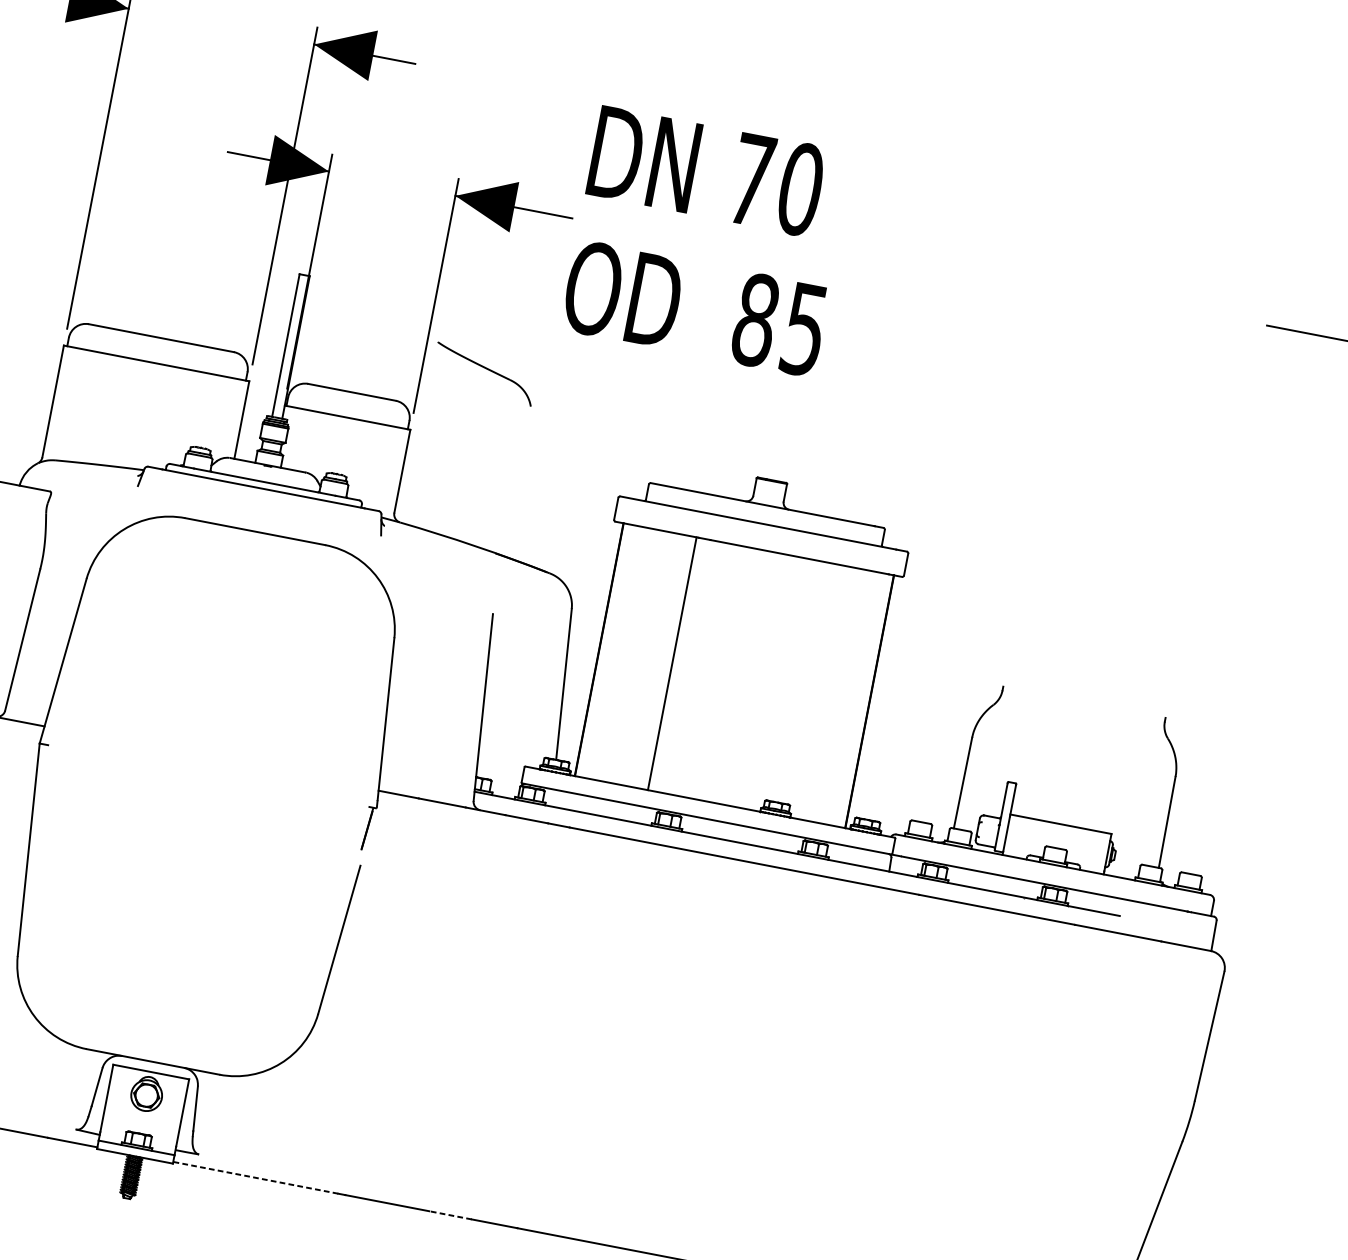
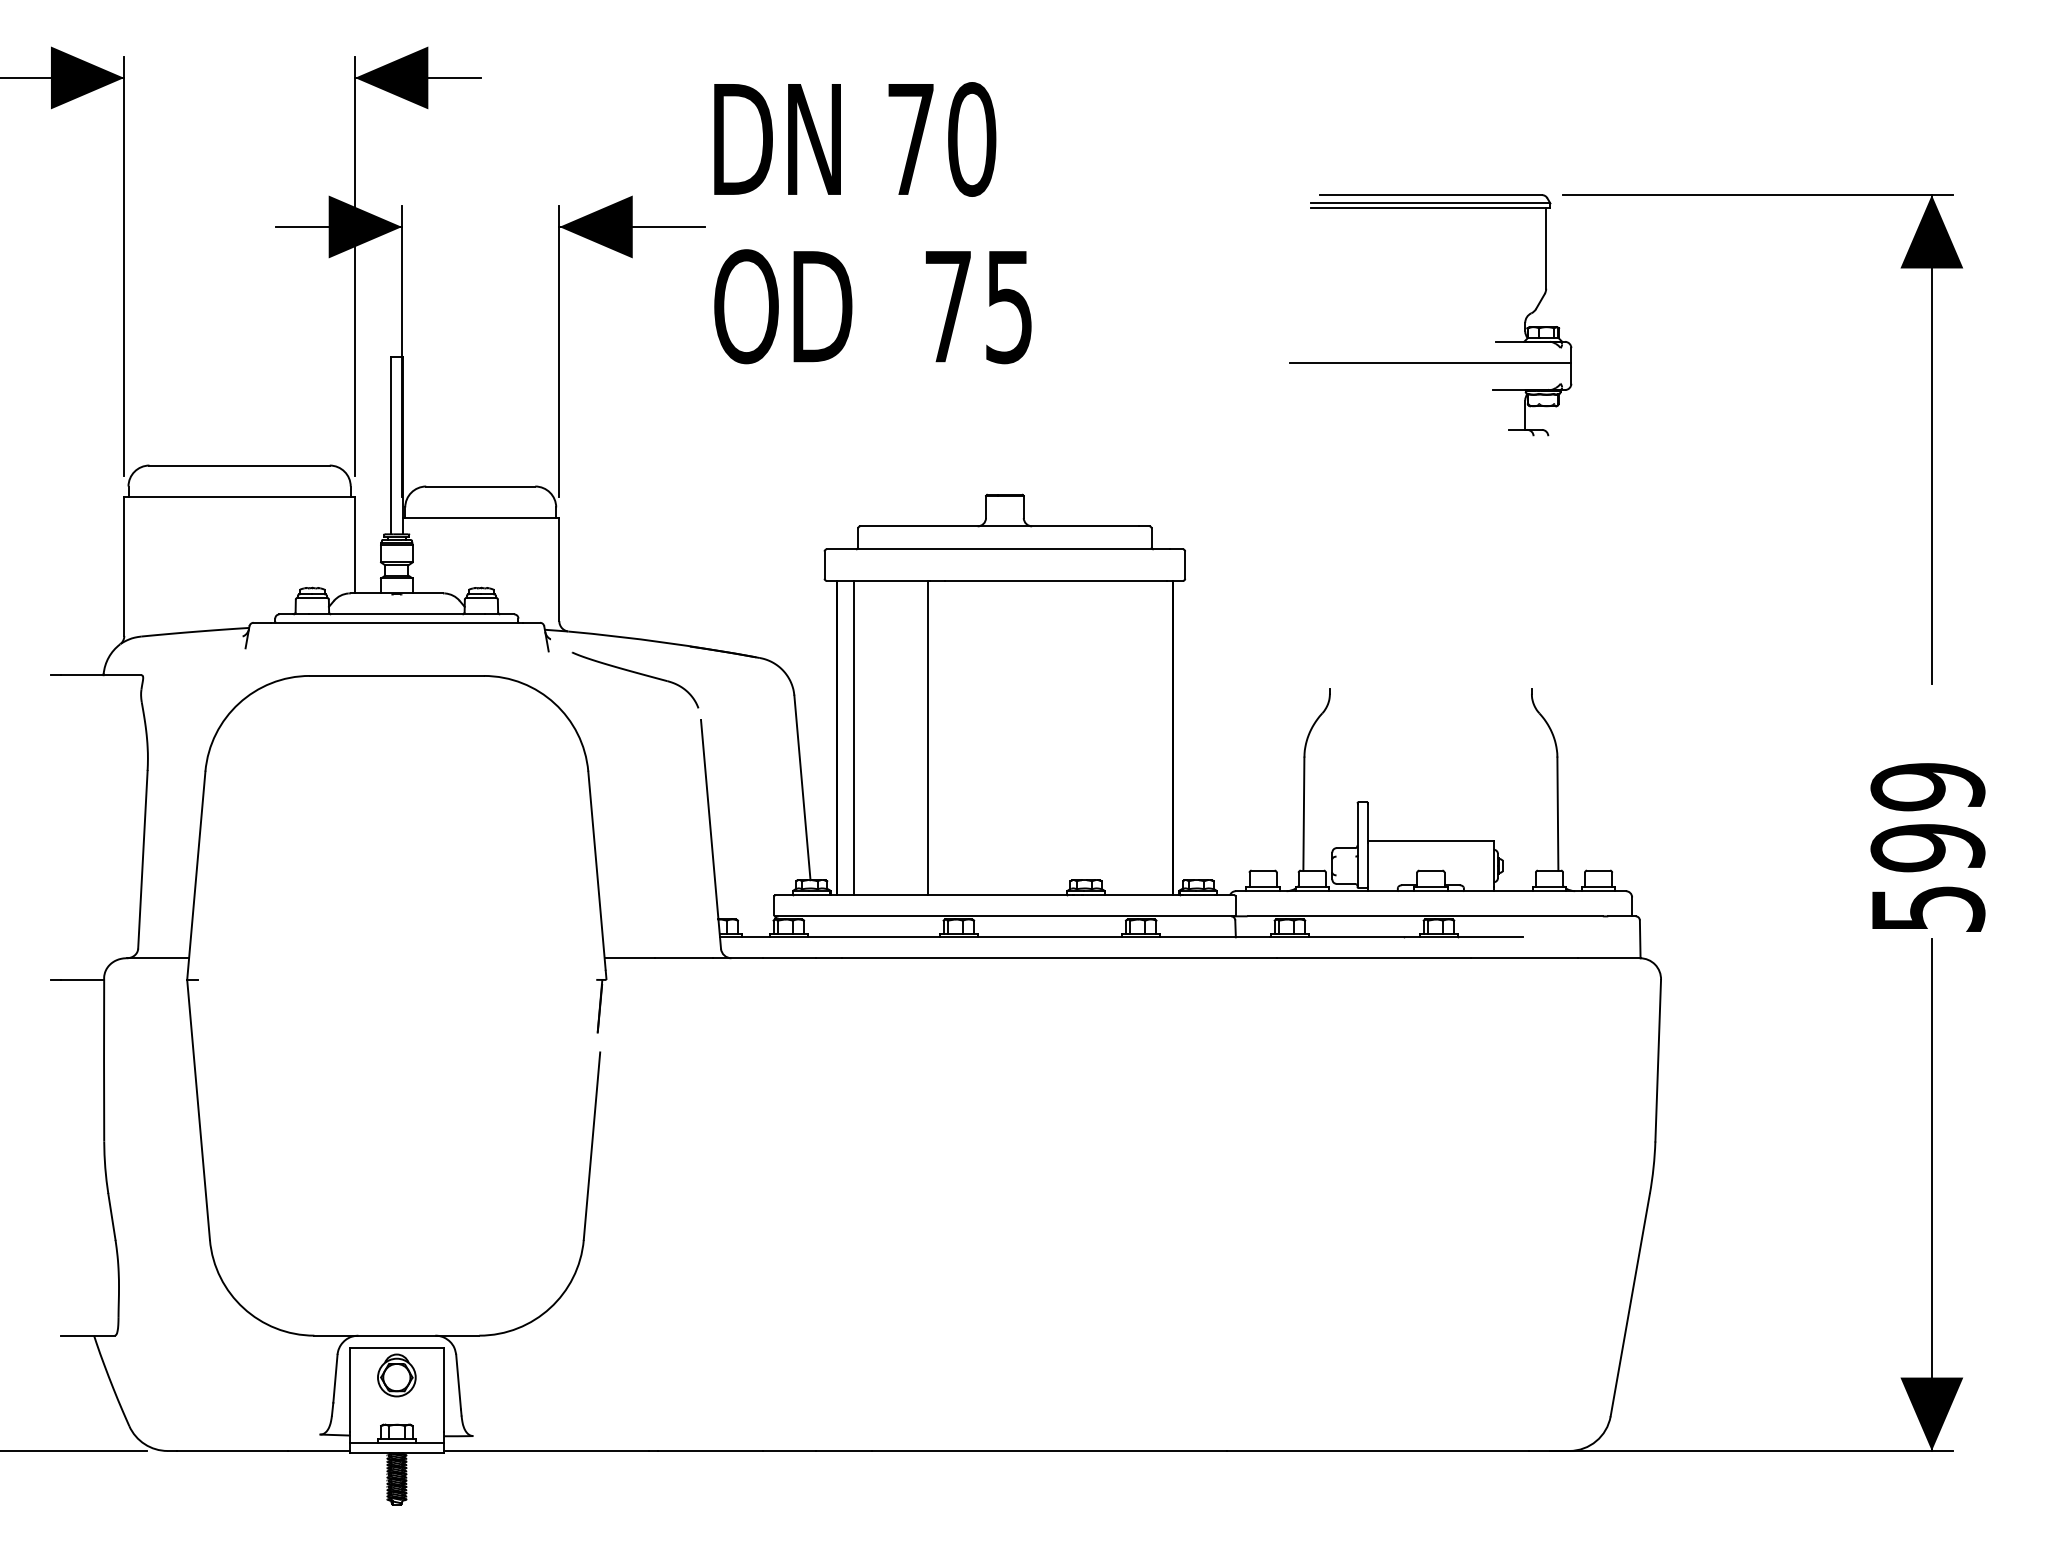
text: (755, 320) -> (948, 306), 85 -> 75
part: (484, 373) -> (635, 679), moved
part: (1134, 439) -> (1430, 362), added
line: (612, 651) -> (853, 737), added
line: (255, 1177) -> (546, 1450), dashed -> solid
line: (450, 1214) -> (788, 1450), dashed -> solid

